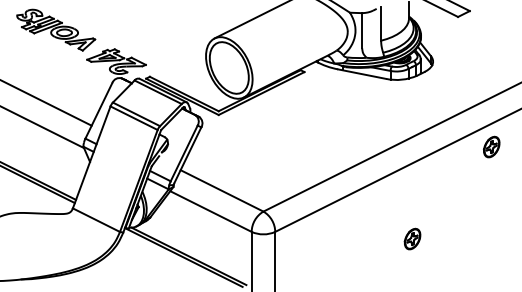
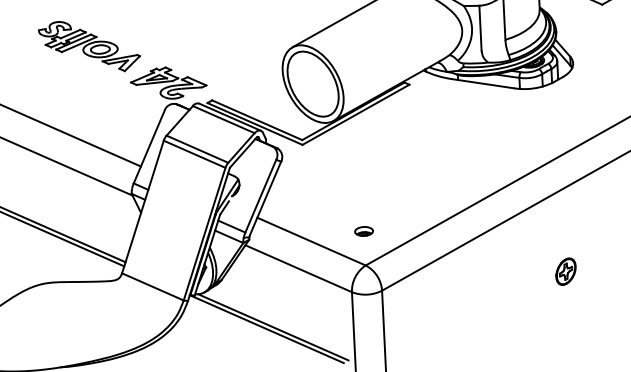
part: (263, 184) -> (364, 230), added
part: (412, 238) -> (565, 270), moved

